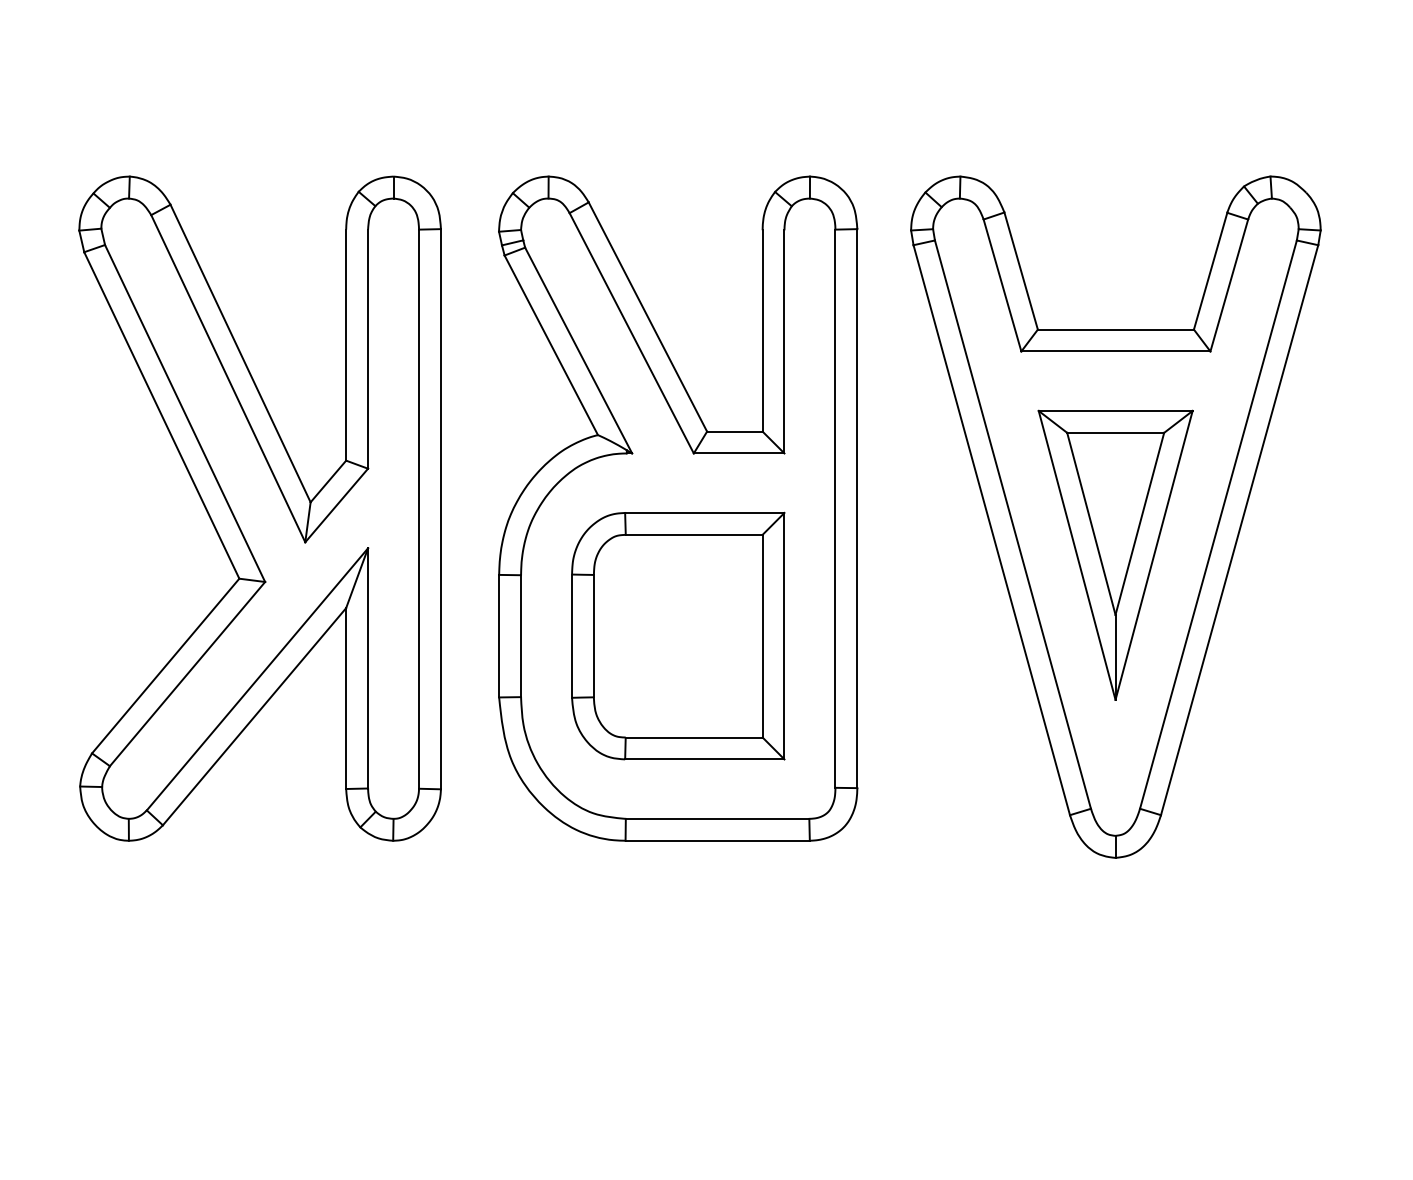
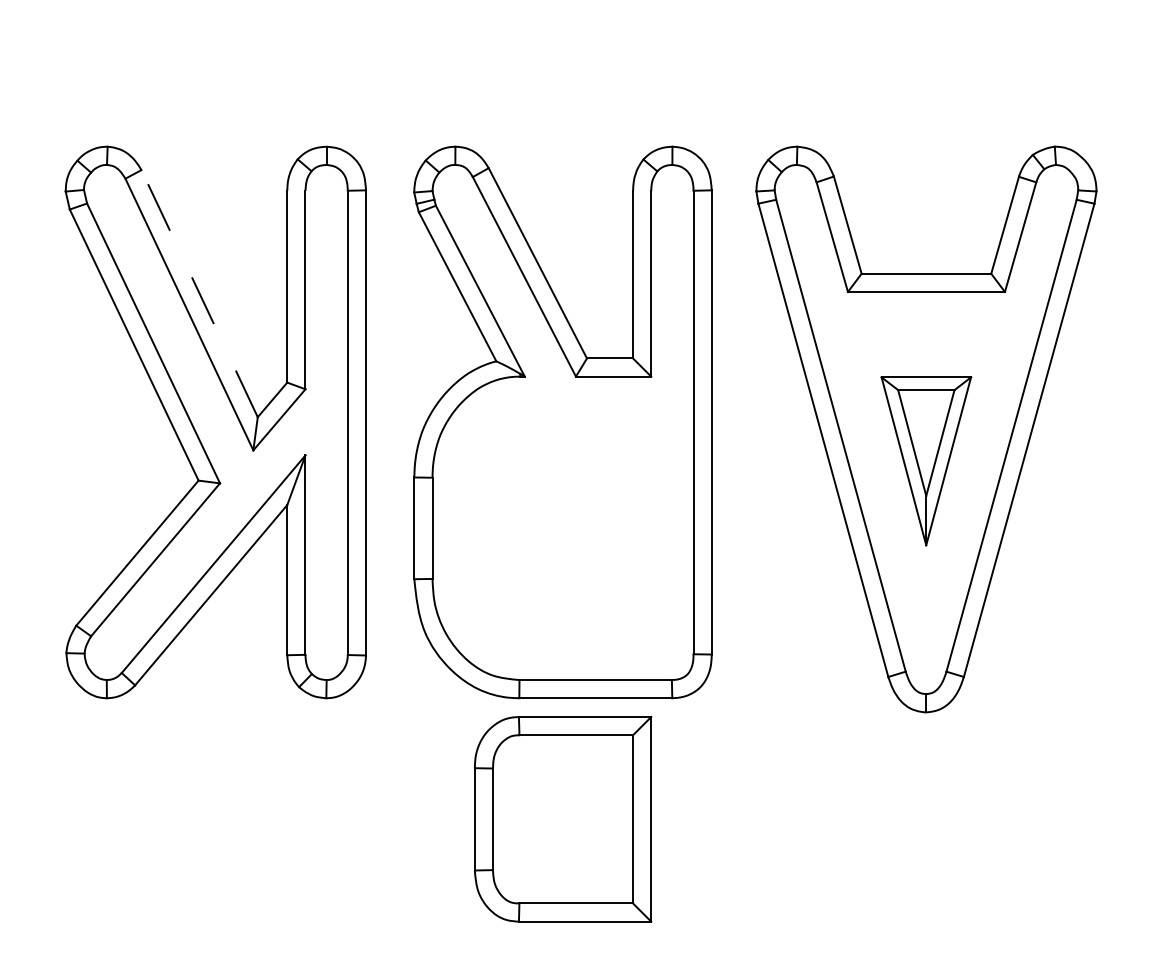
line: (240, 353) -> (199, 293), solid -> dashed
part: (1115, 555) -> (926, 461), size x0.7
part: (678, 636) -> (563, 819), moved

